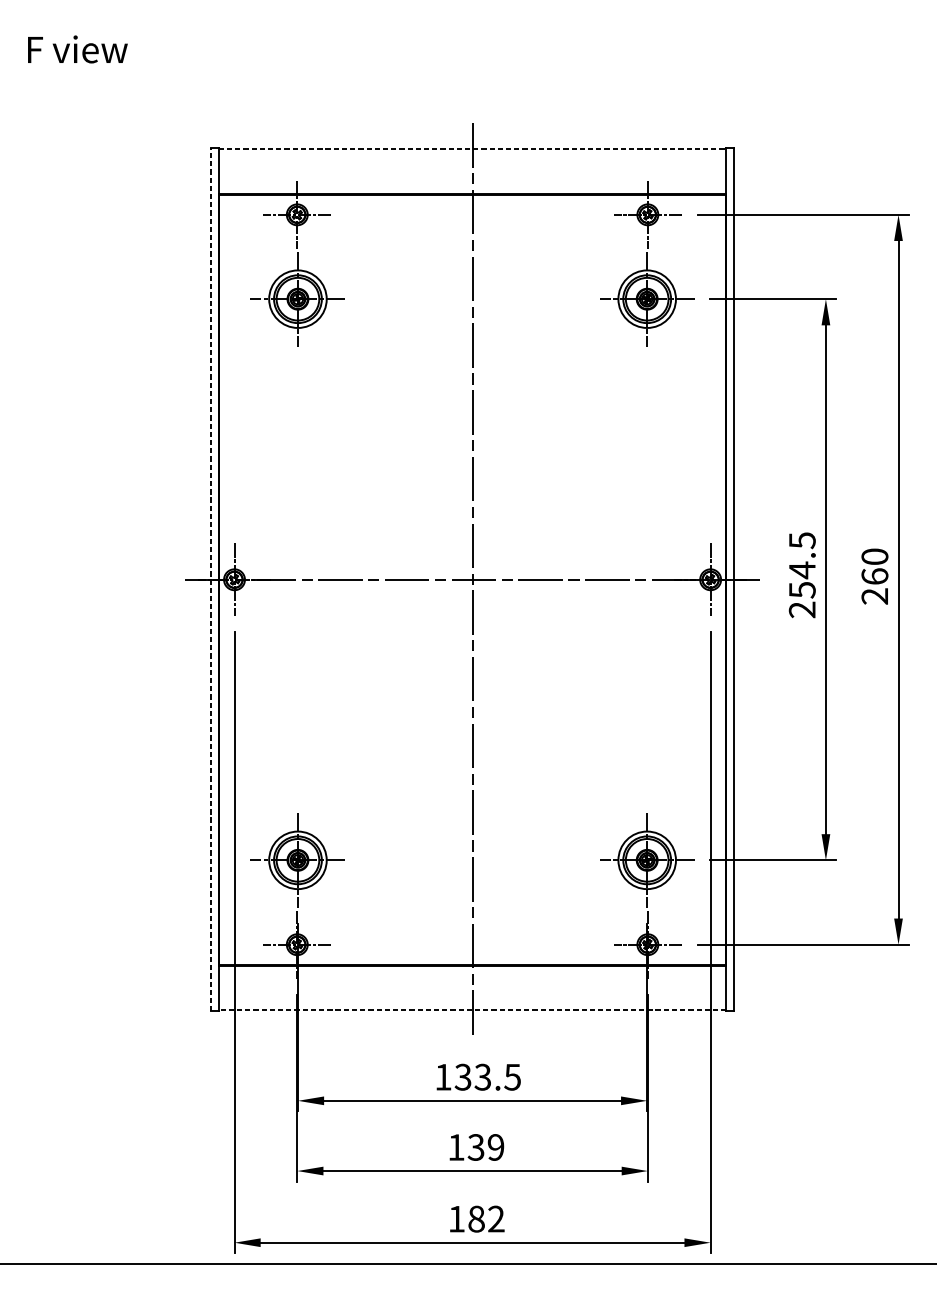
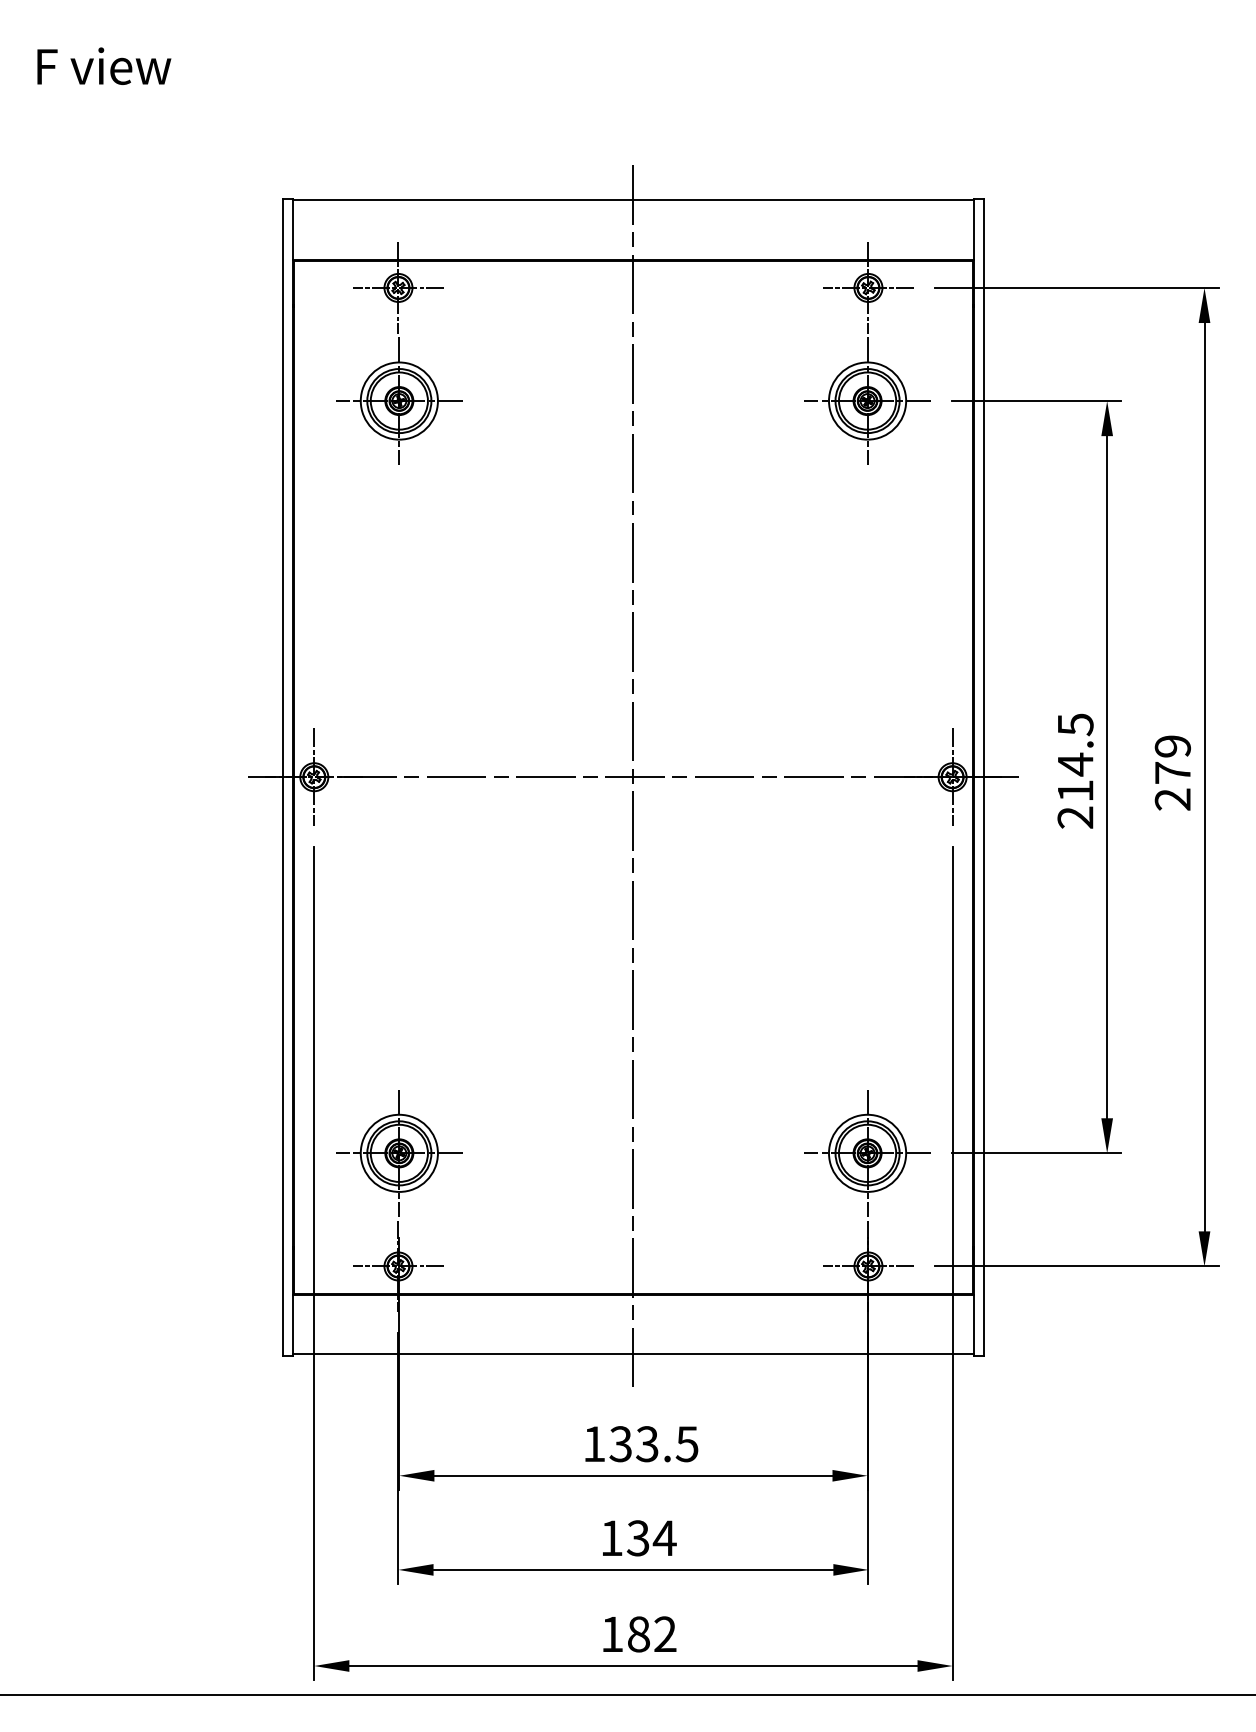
line: (472, 149) -> (633, 200), dashed -> solid
text: (874, 566) -> (1172, 759), 260 -> 279
line: (210, 579) -> (282, 777), dashed -> solid
text: (802, 590) -> (1075, 791), 254.5 -> 214.5
line: (471, 1010) -> (632, 1354), dashed -> solid
text: (495, 1147) -> (664, 1538), 139 -> 134

